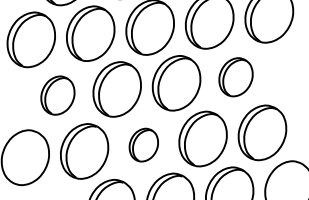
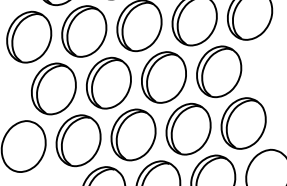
part: (235, 77) -> (218, 72), size x1.43
part: (57, 95) -> (53, 88), size x1.43
part: (143, 144) -> (133, 134), size x1.67

